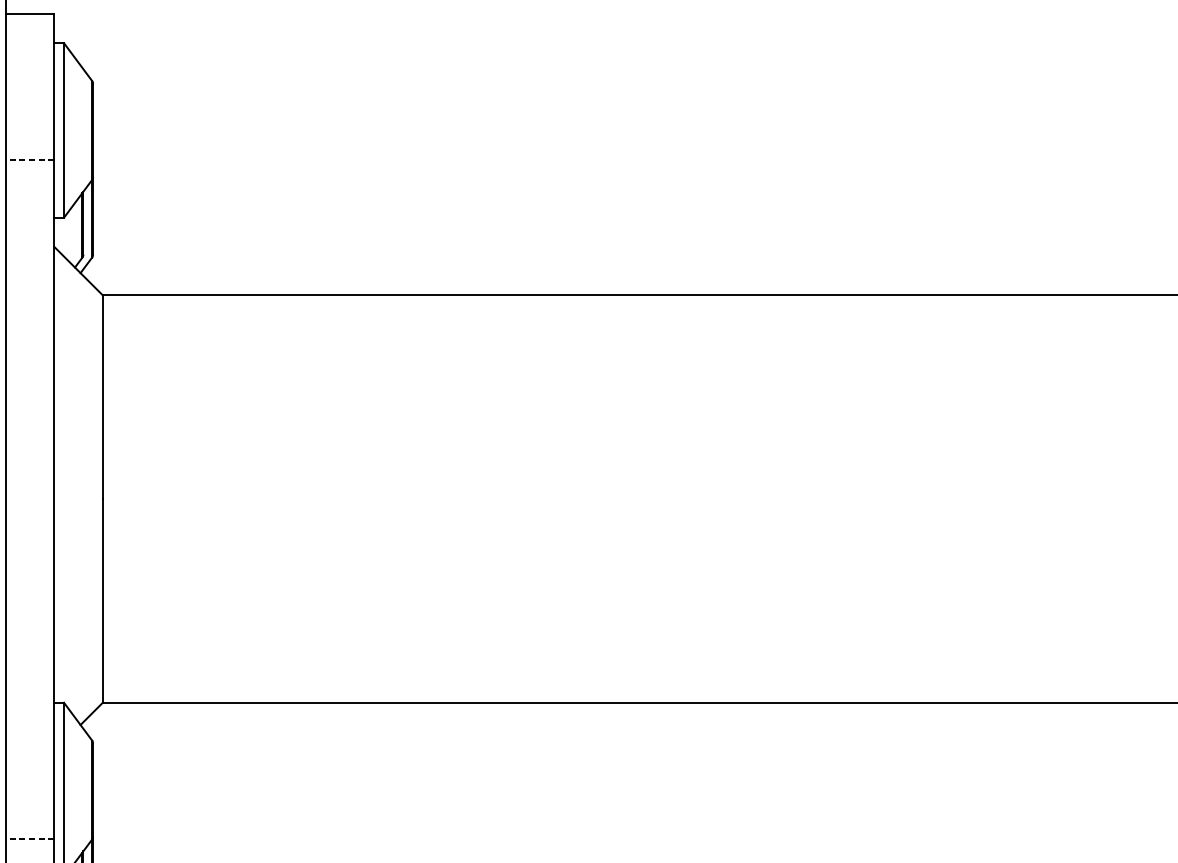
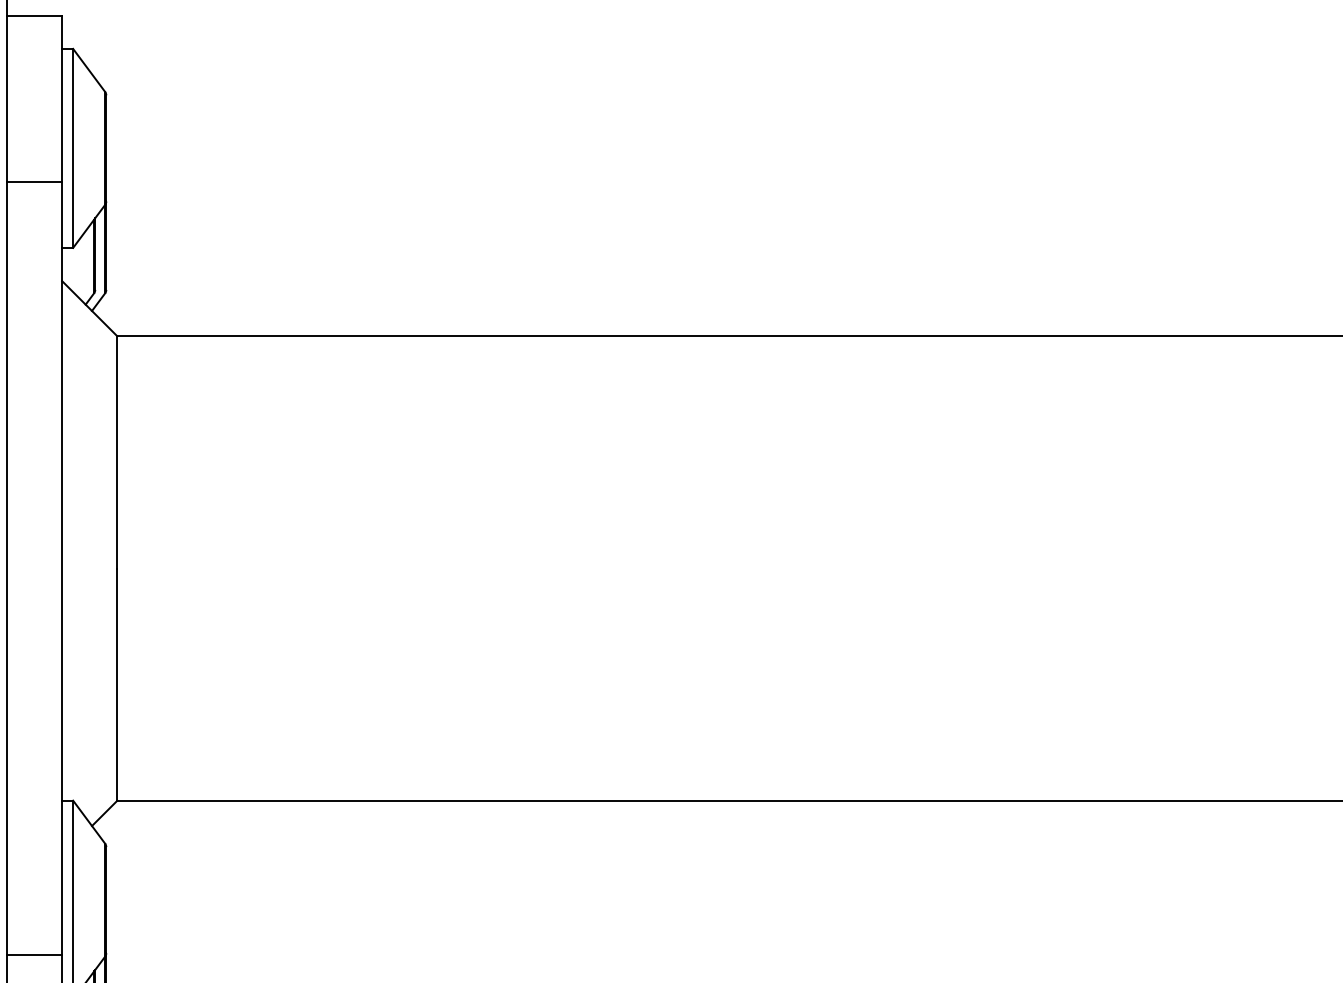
line: (30, 159) -> (34, 181), dashed -> solid
line: (30, 838) -> (34, 955), dashed -> solid

